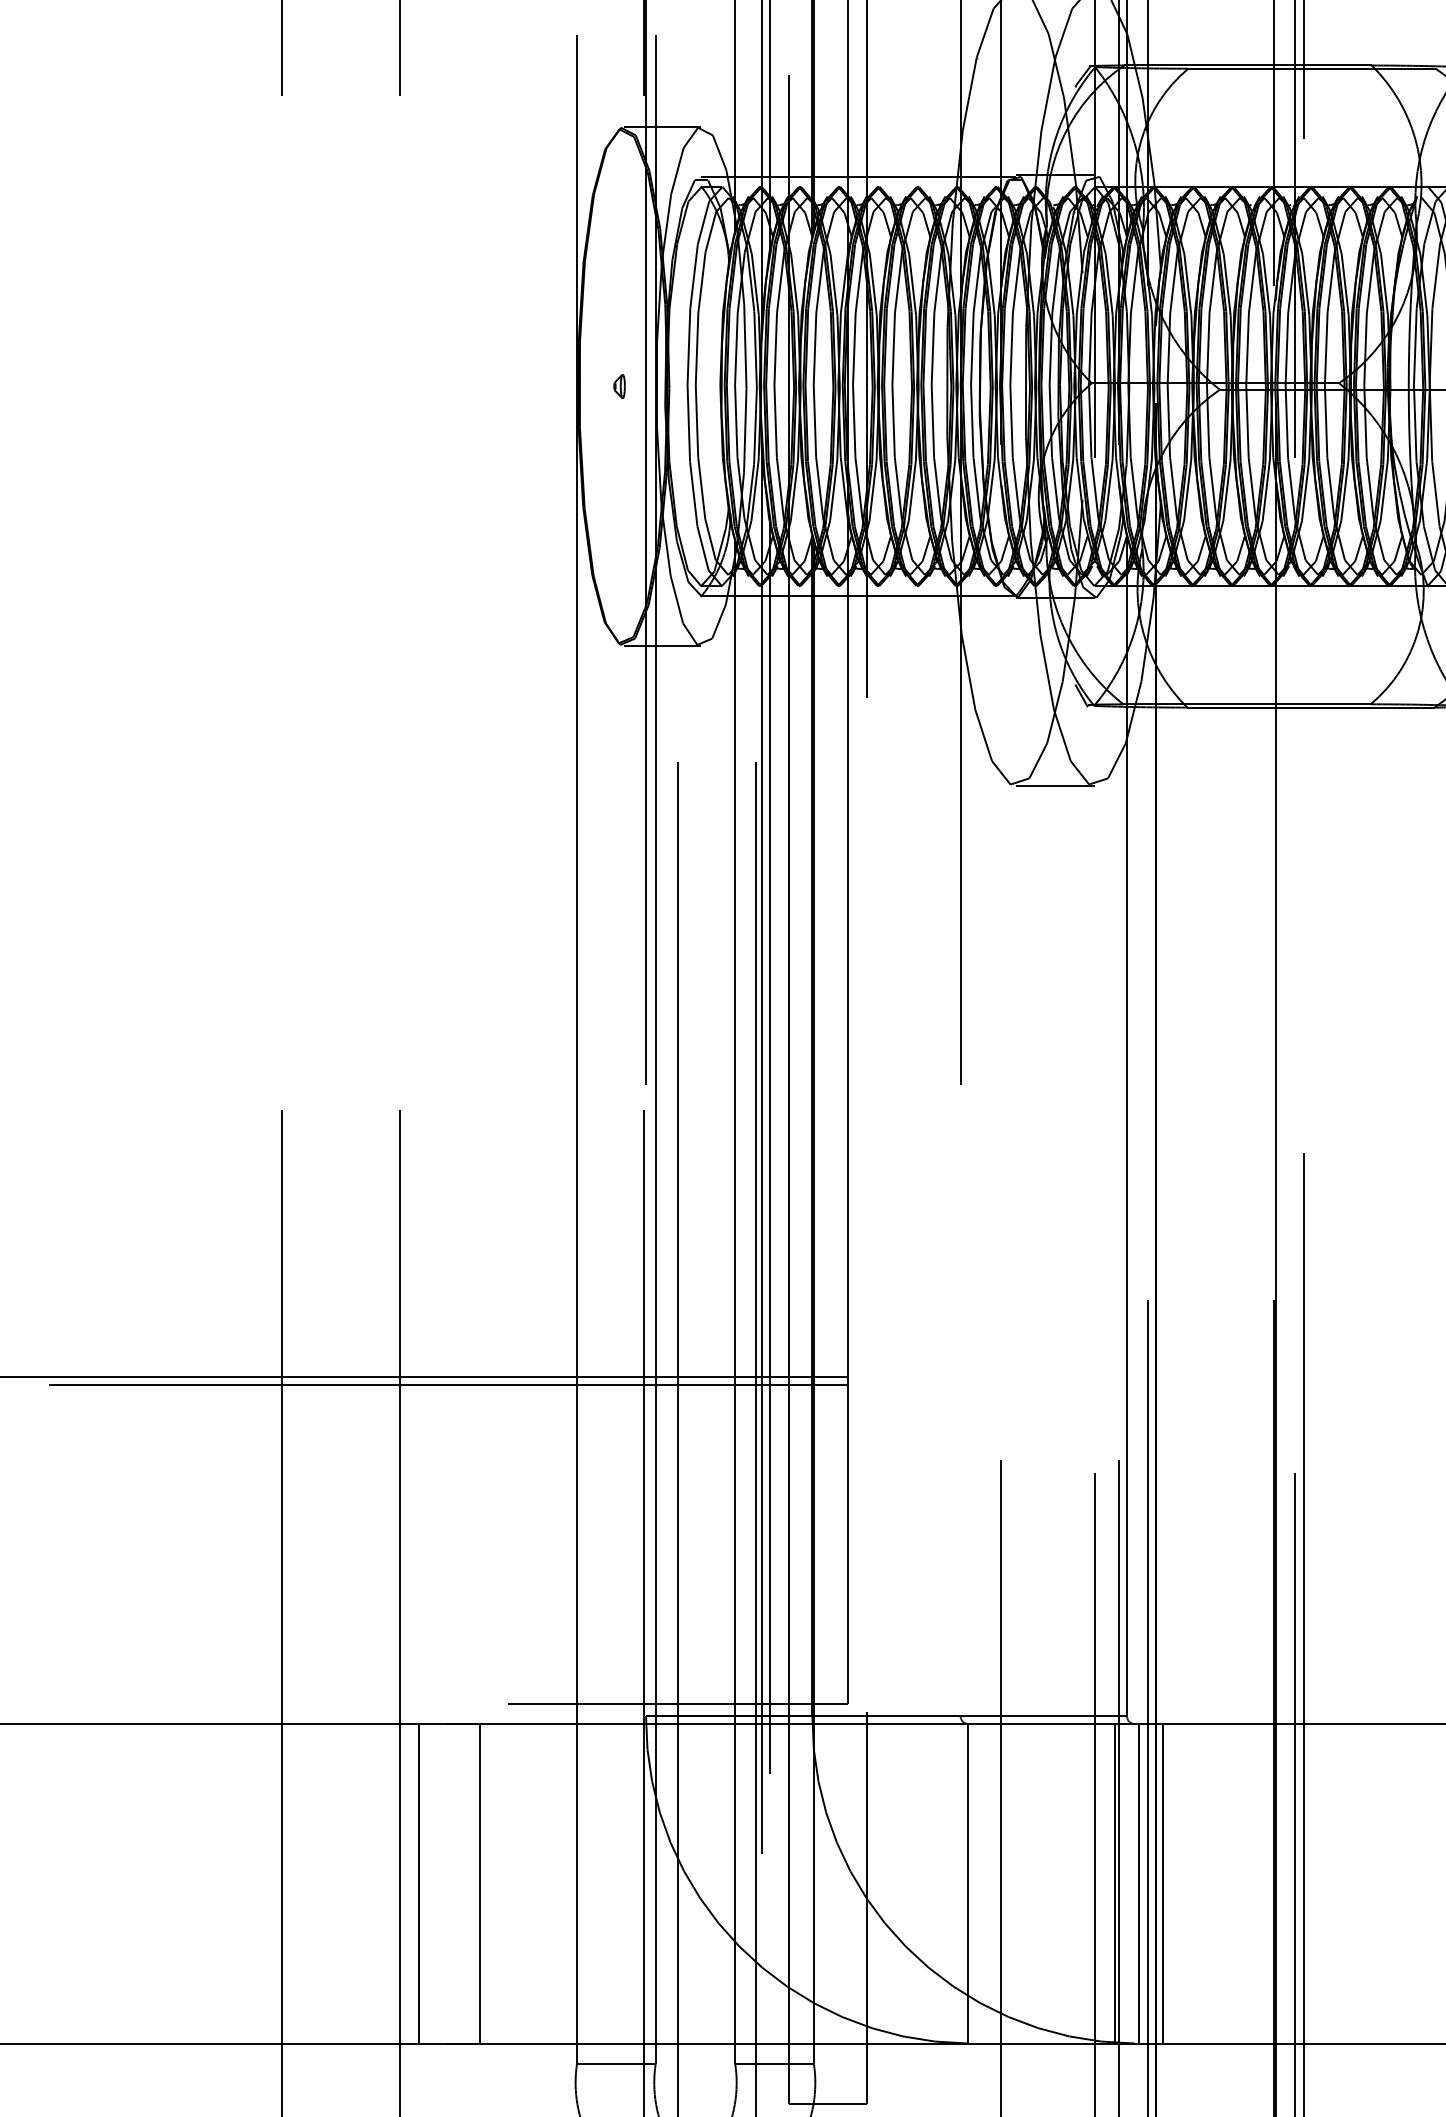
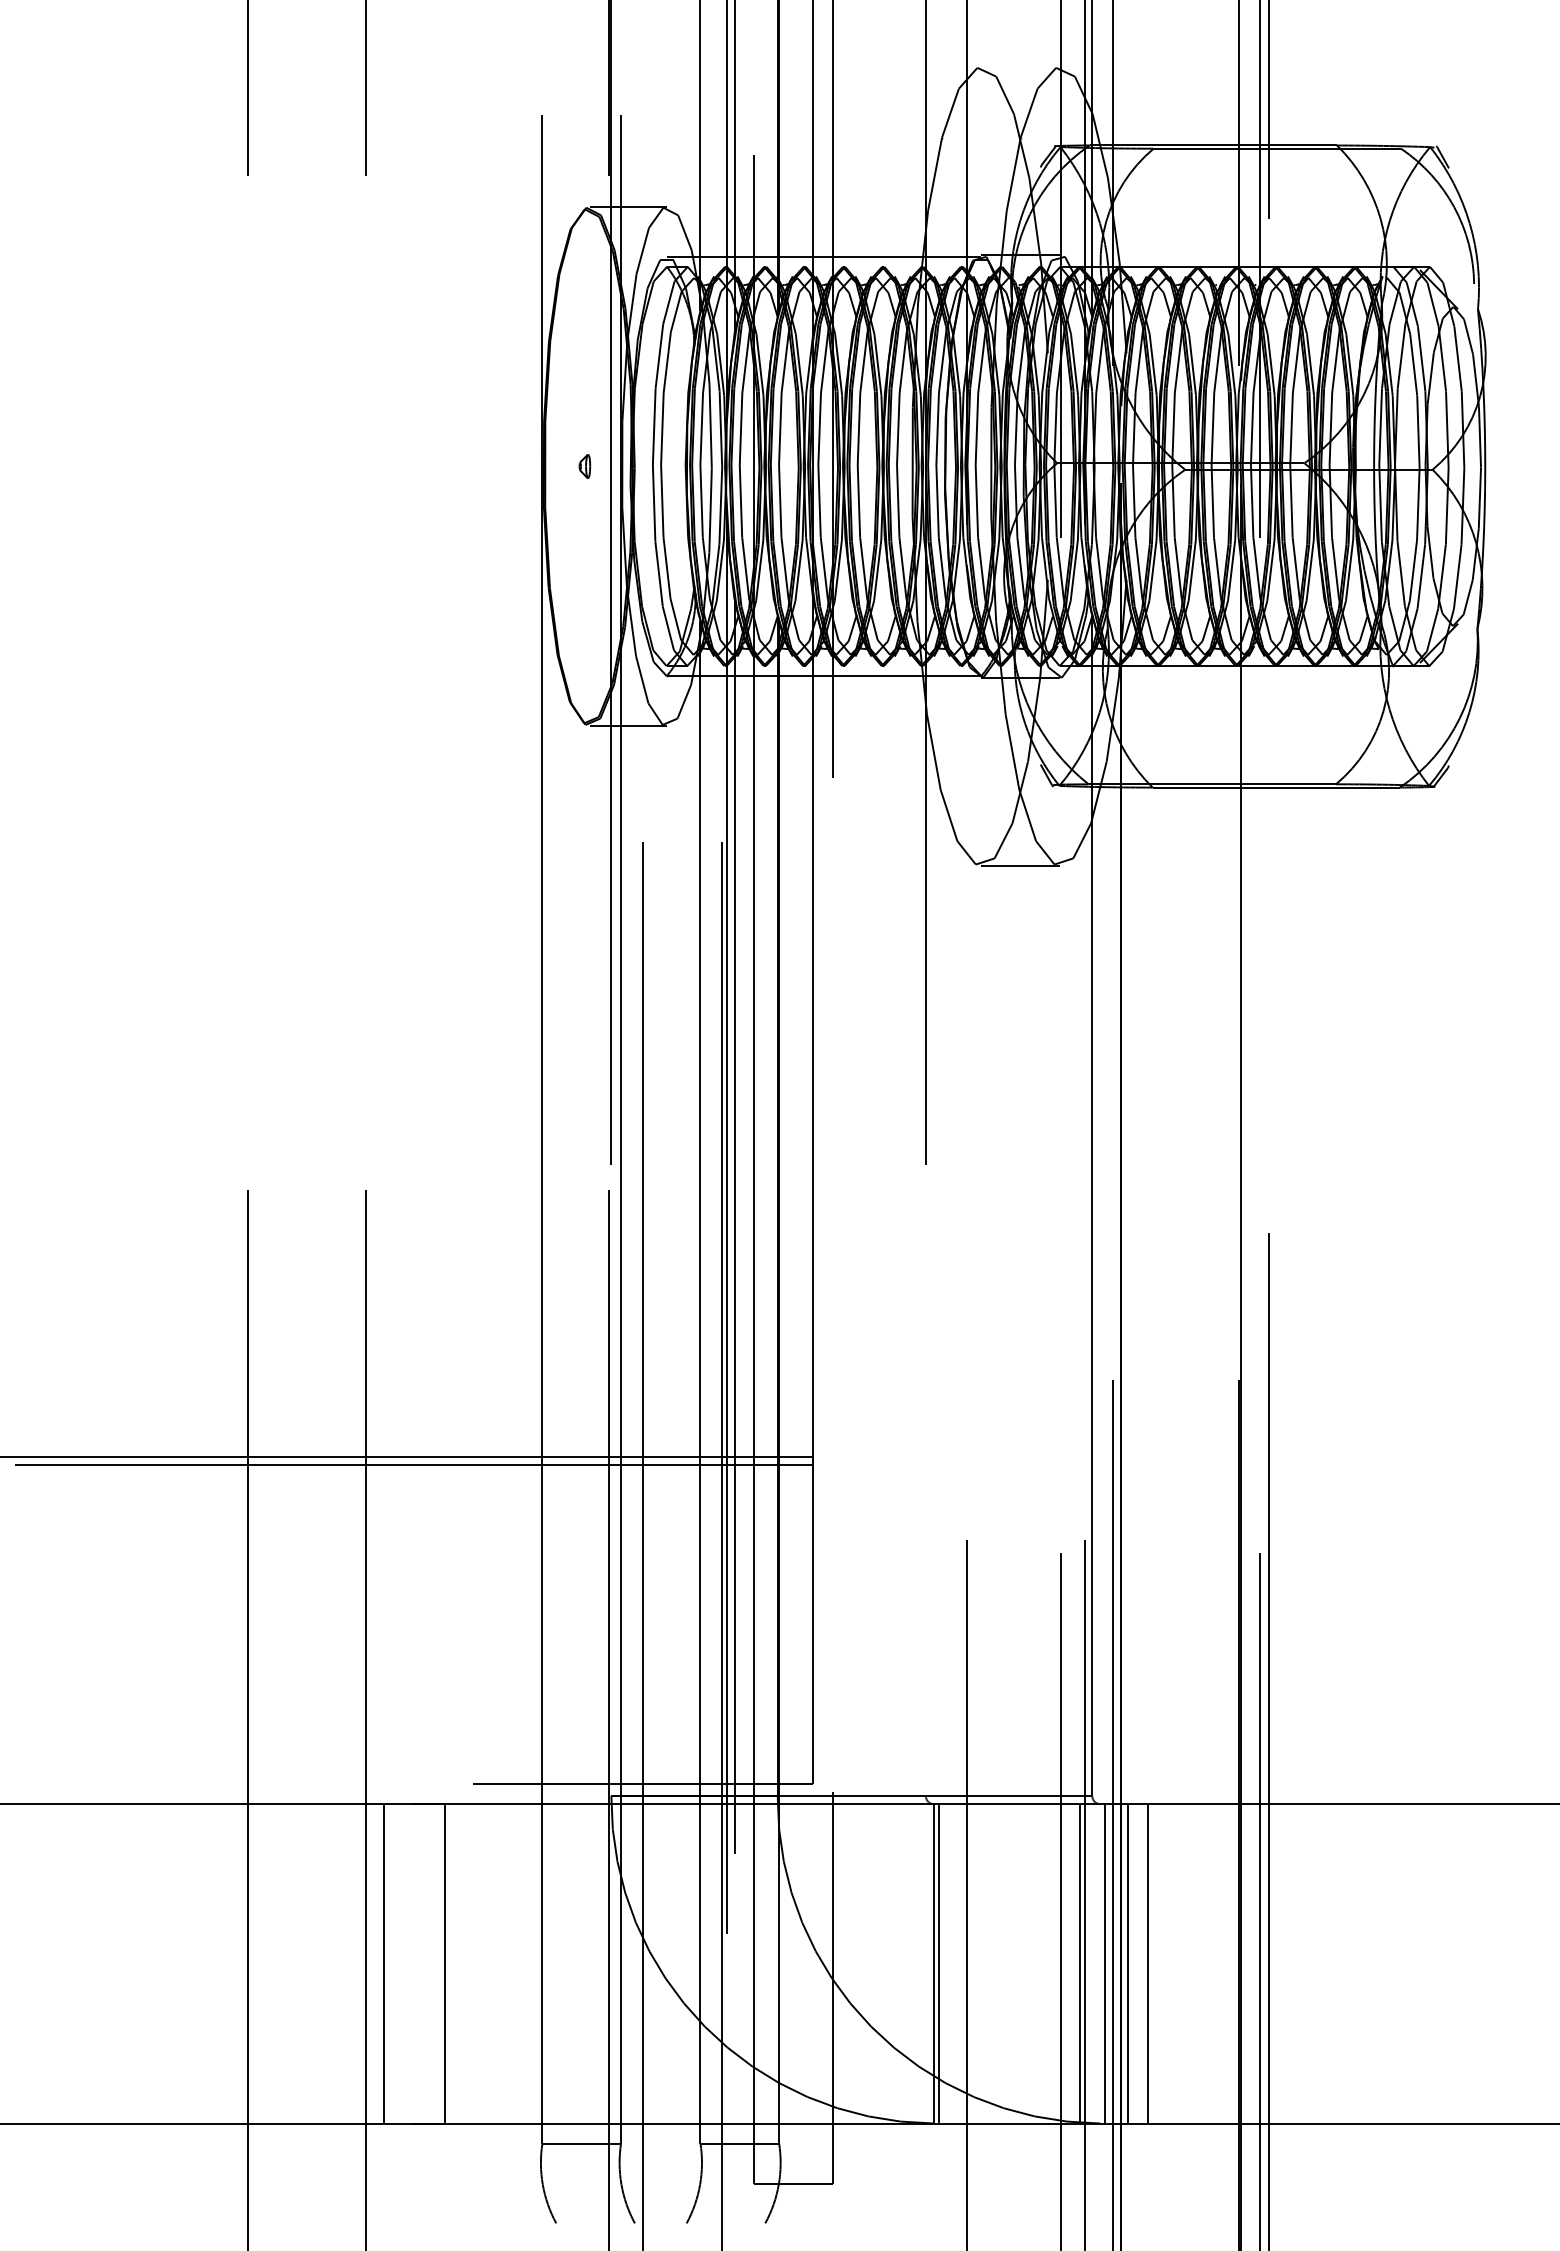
line: (973, 1883) -> (938, 1963), added
line: (1182, 1883) -> (1147, 1963), added

